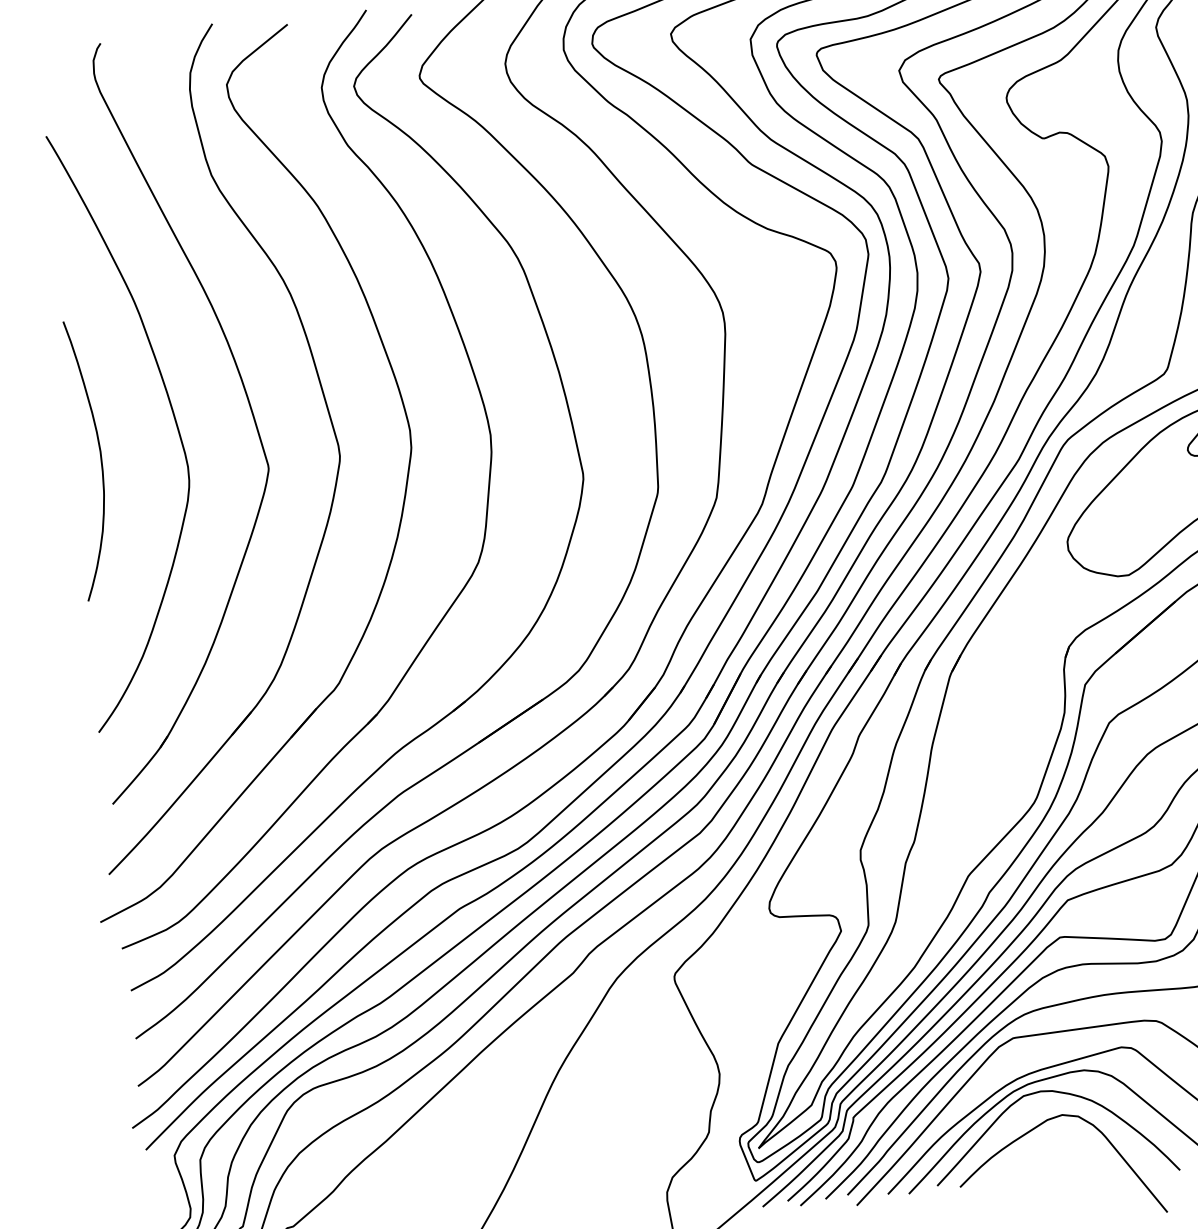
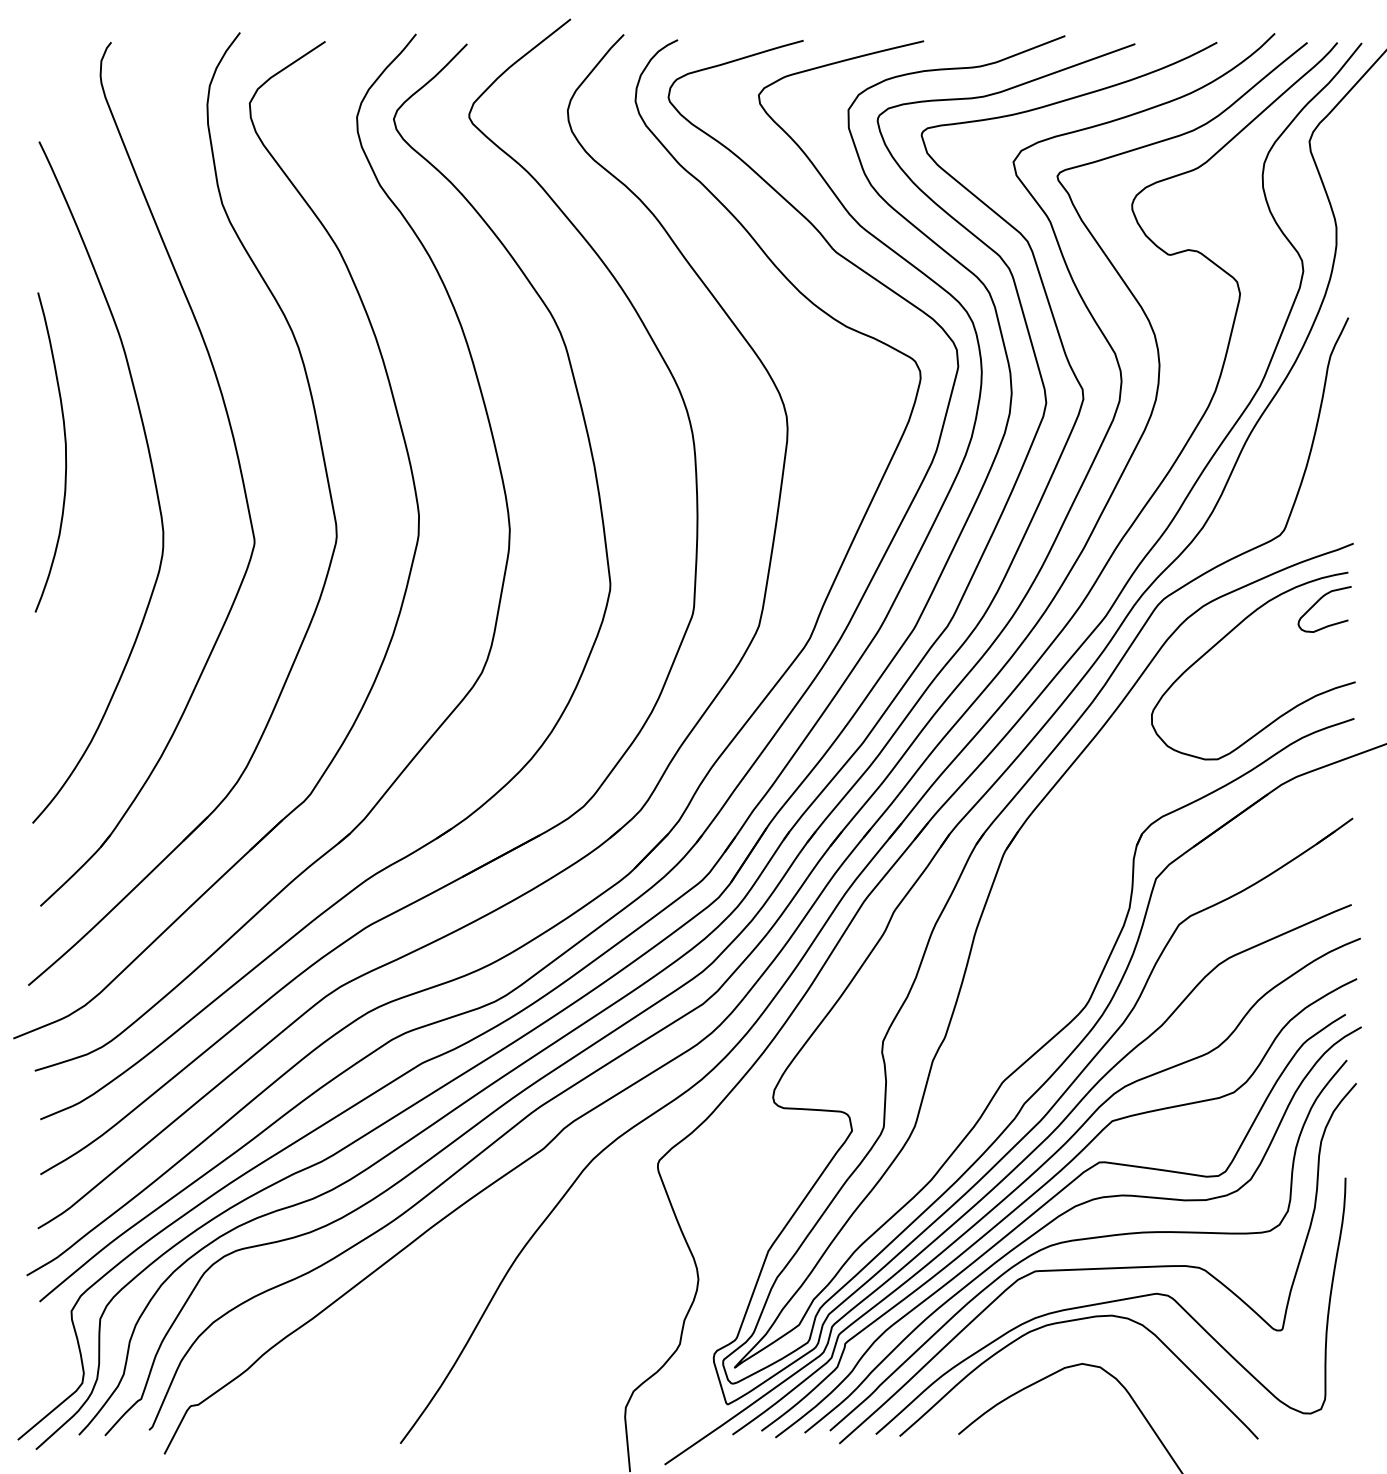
curve: (100, 459) -> (65, 452), moved
curve: (1061, 1093) -> (1083, 1339), removed

